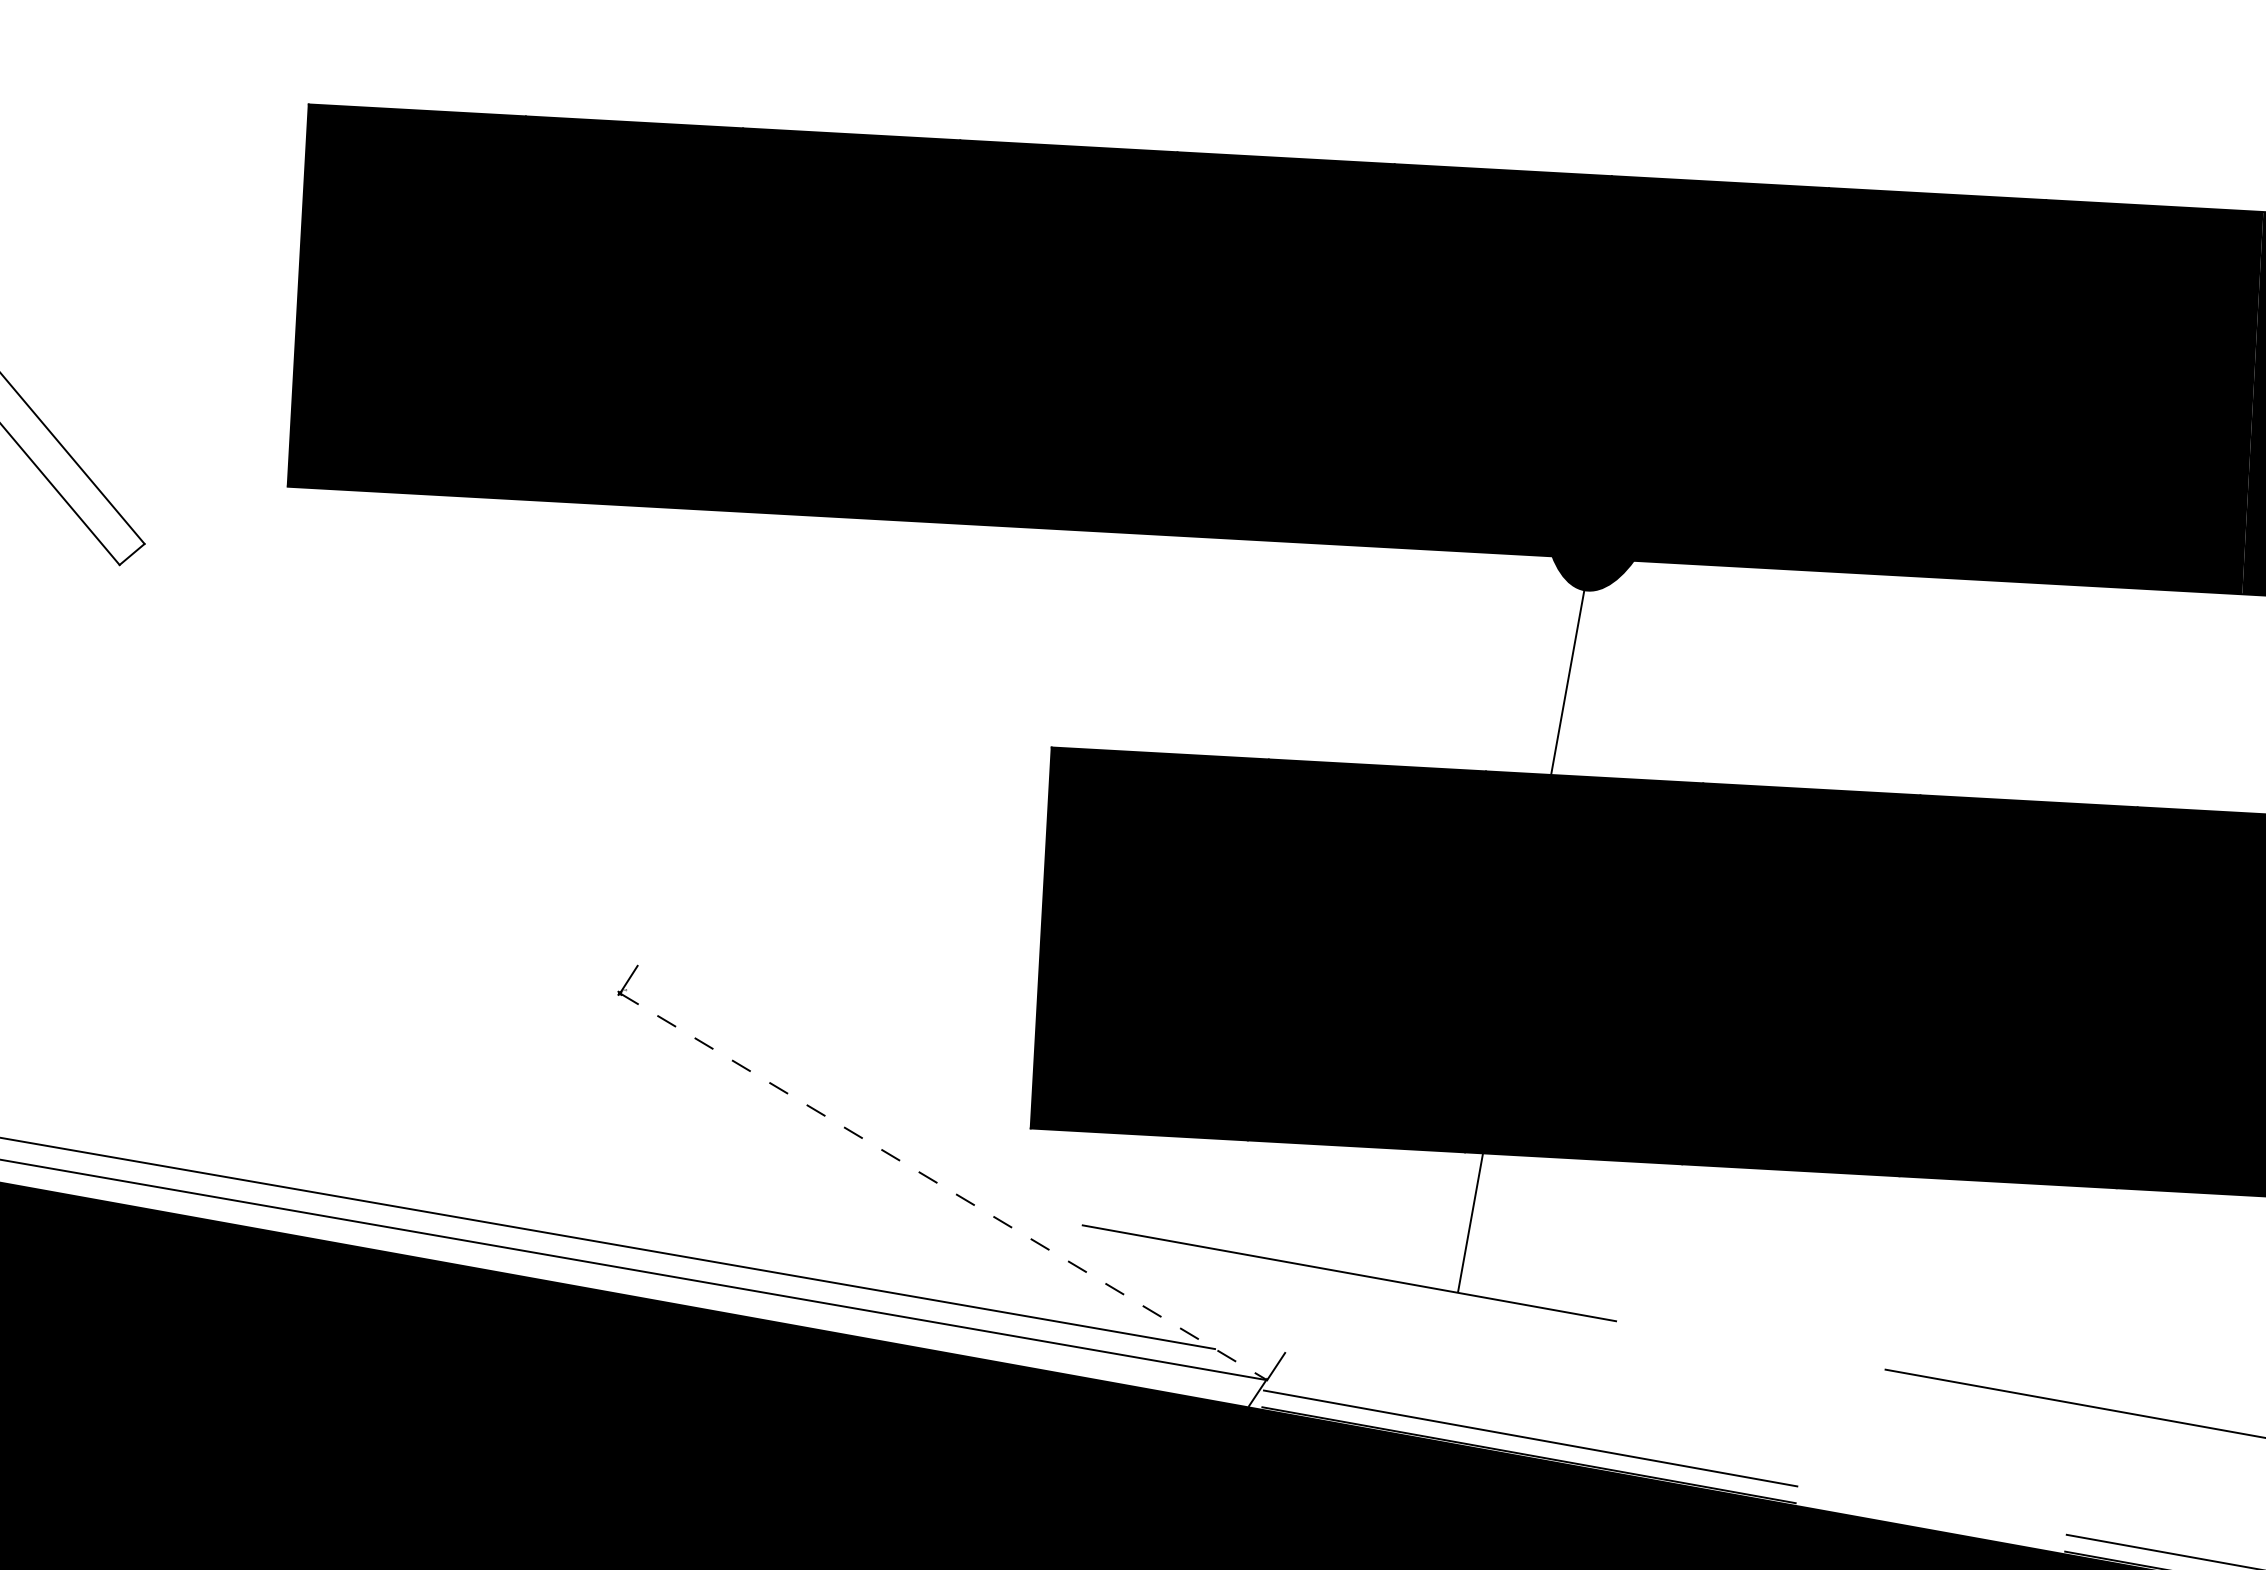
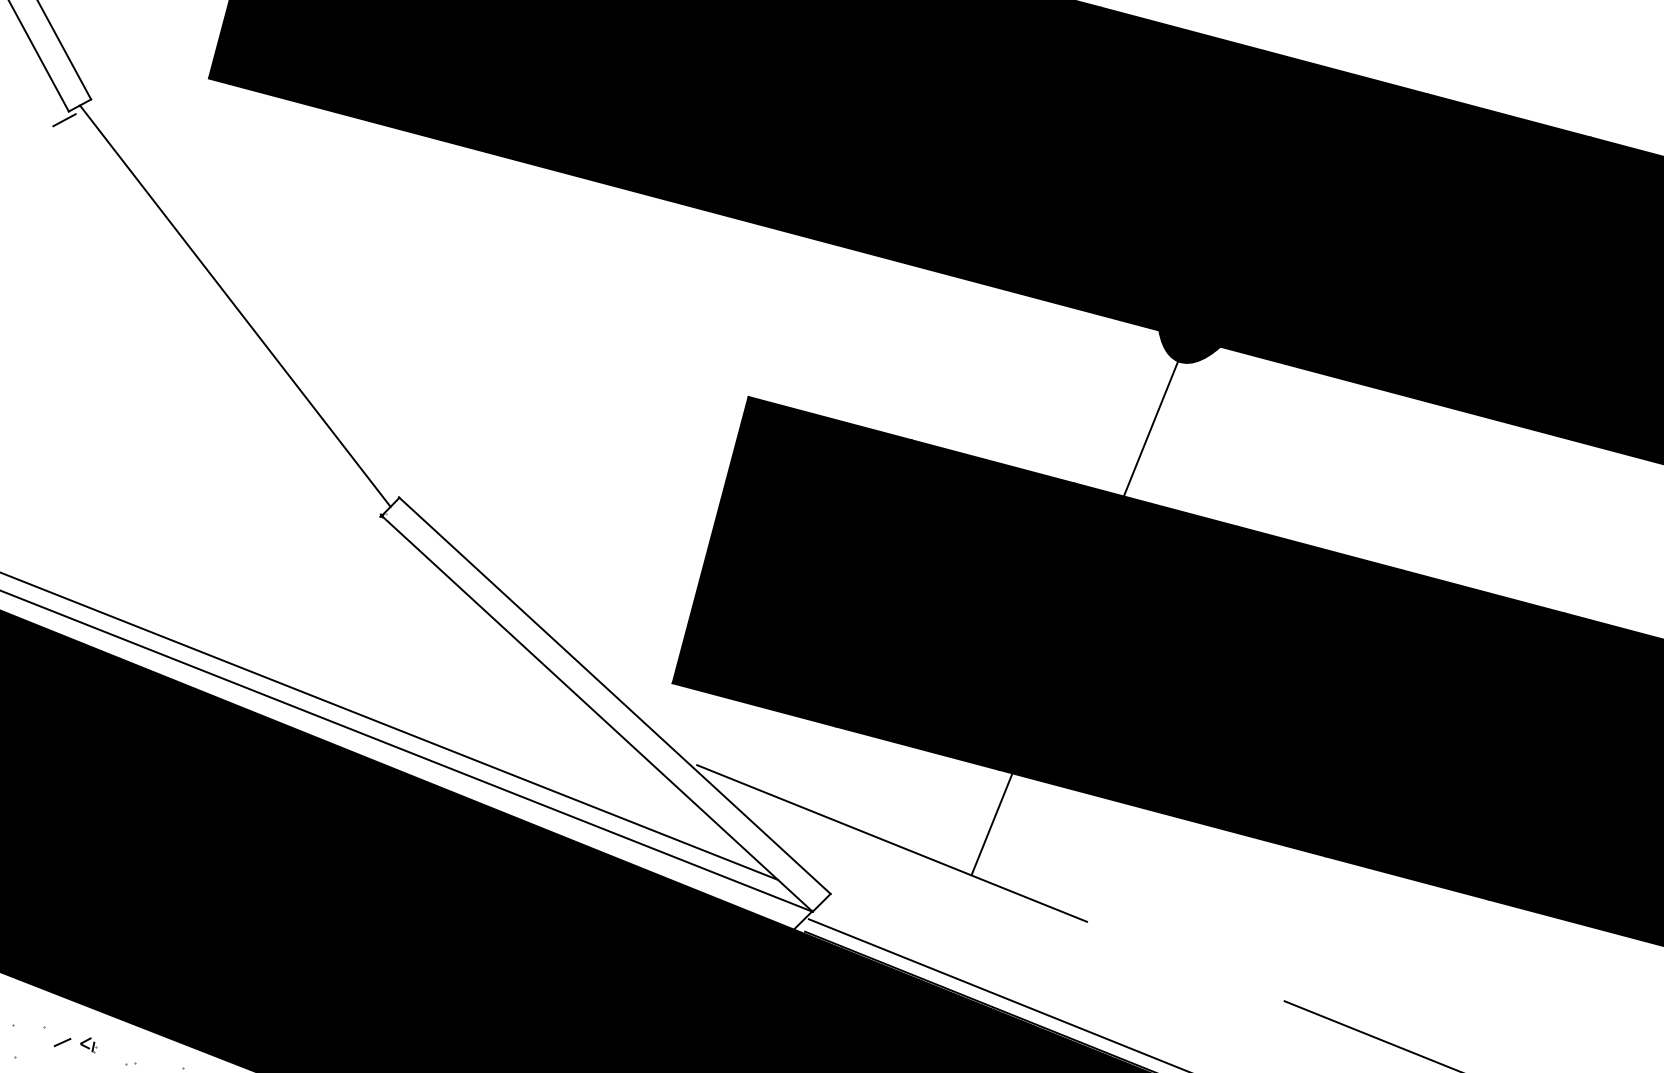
line: (115, 576) -> (63, 119), added
line: (380, 766) -> (235, 305), added
line: (960, 1159) -> (614, 695), added
line: (943, 1186) -> (597, 713), dashed -> solid

